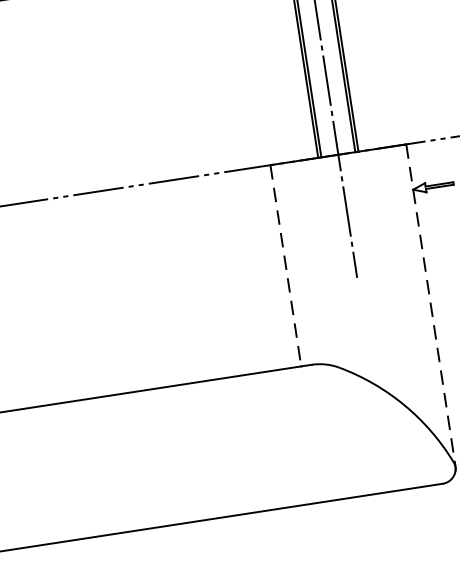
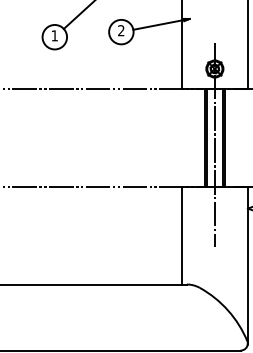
line: (285, 265) -> (181, 235), dashed -> solid
line: (430, 306) -> (247, 265), dashed -> solid

